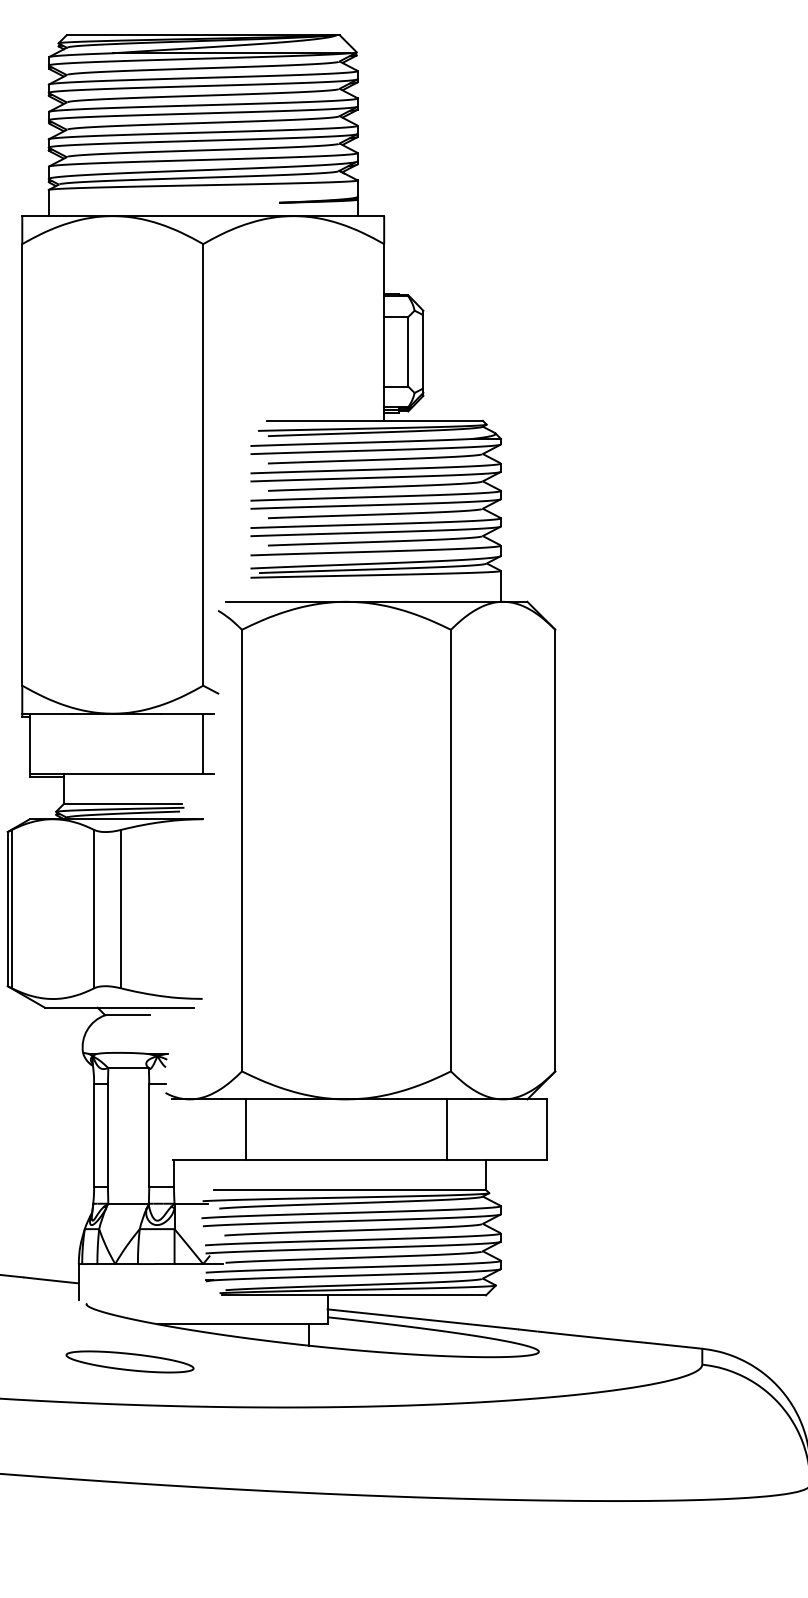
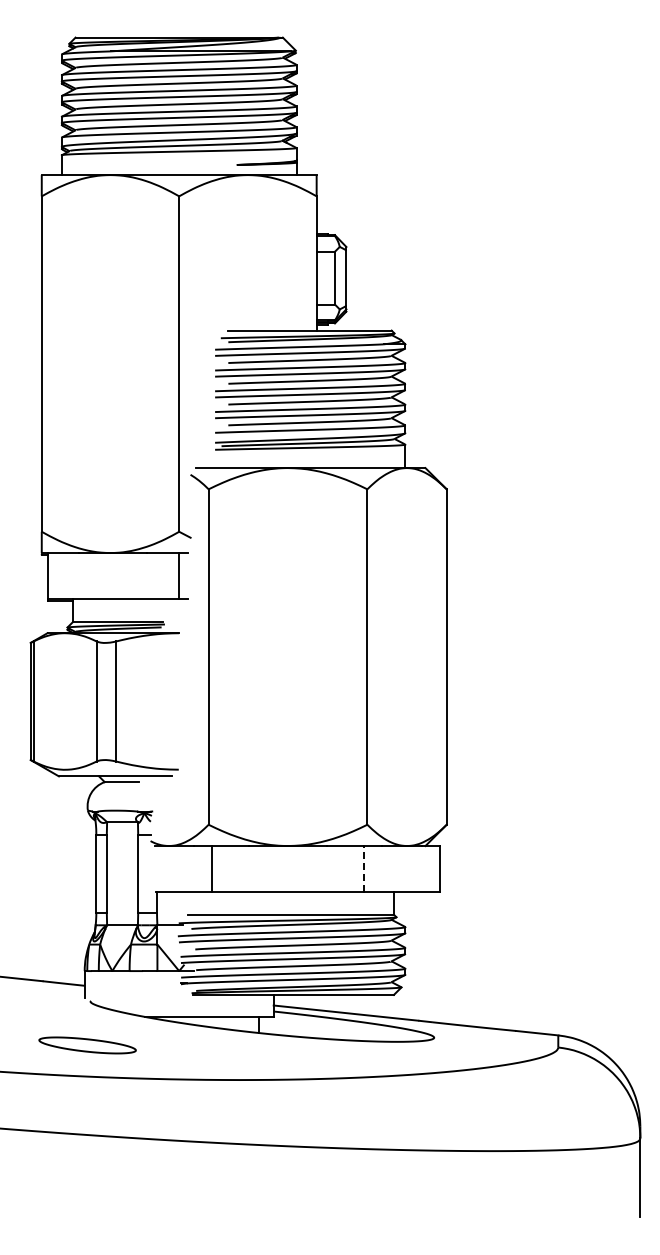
line: (447, 1128) -> (364, 868), solid -> dashed
part: (129, 1362) -> (87, 1045), moved

